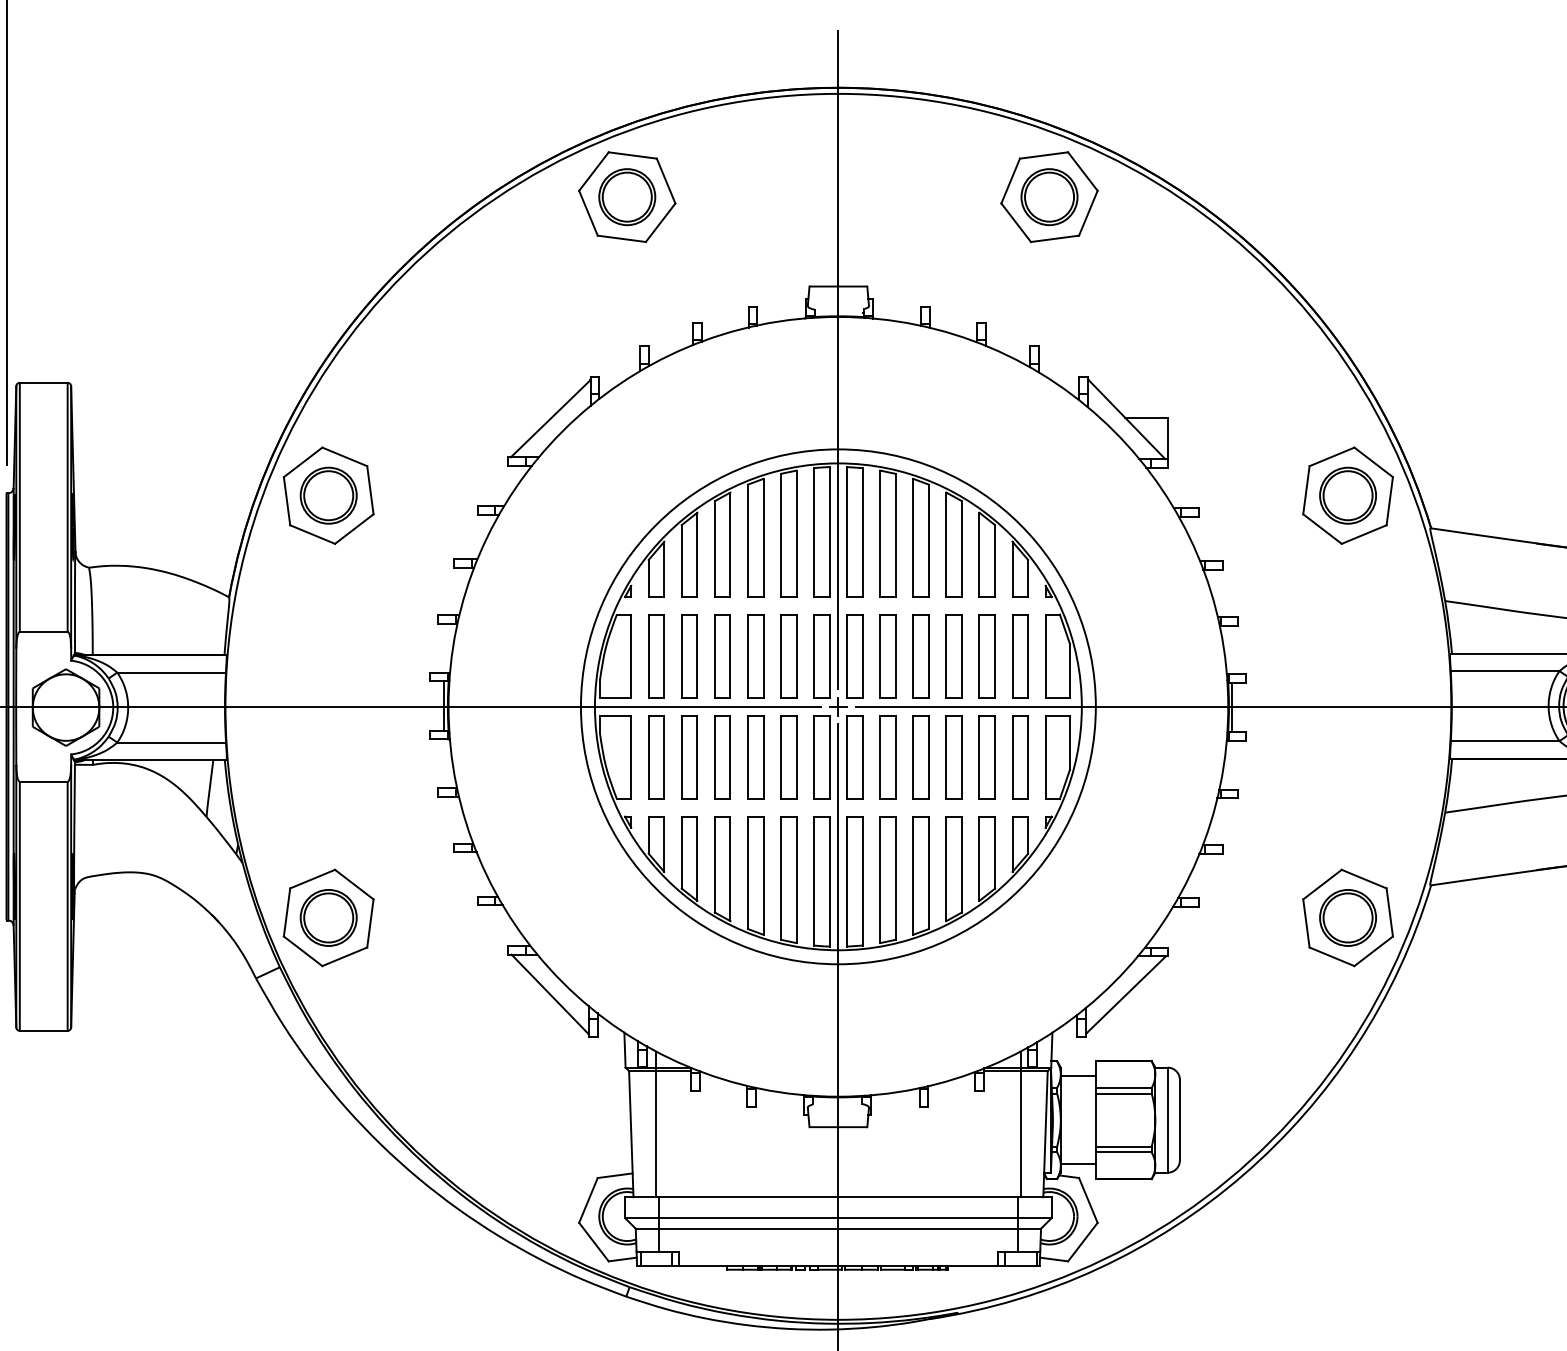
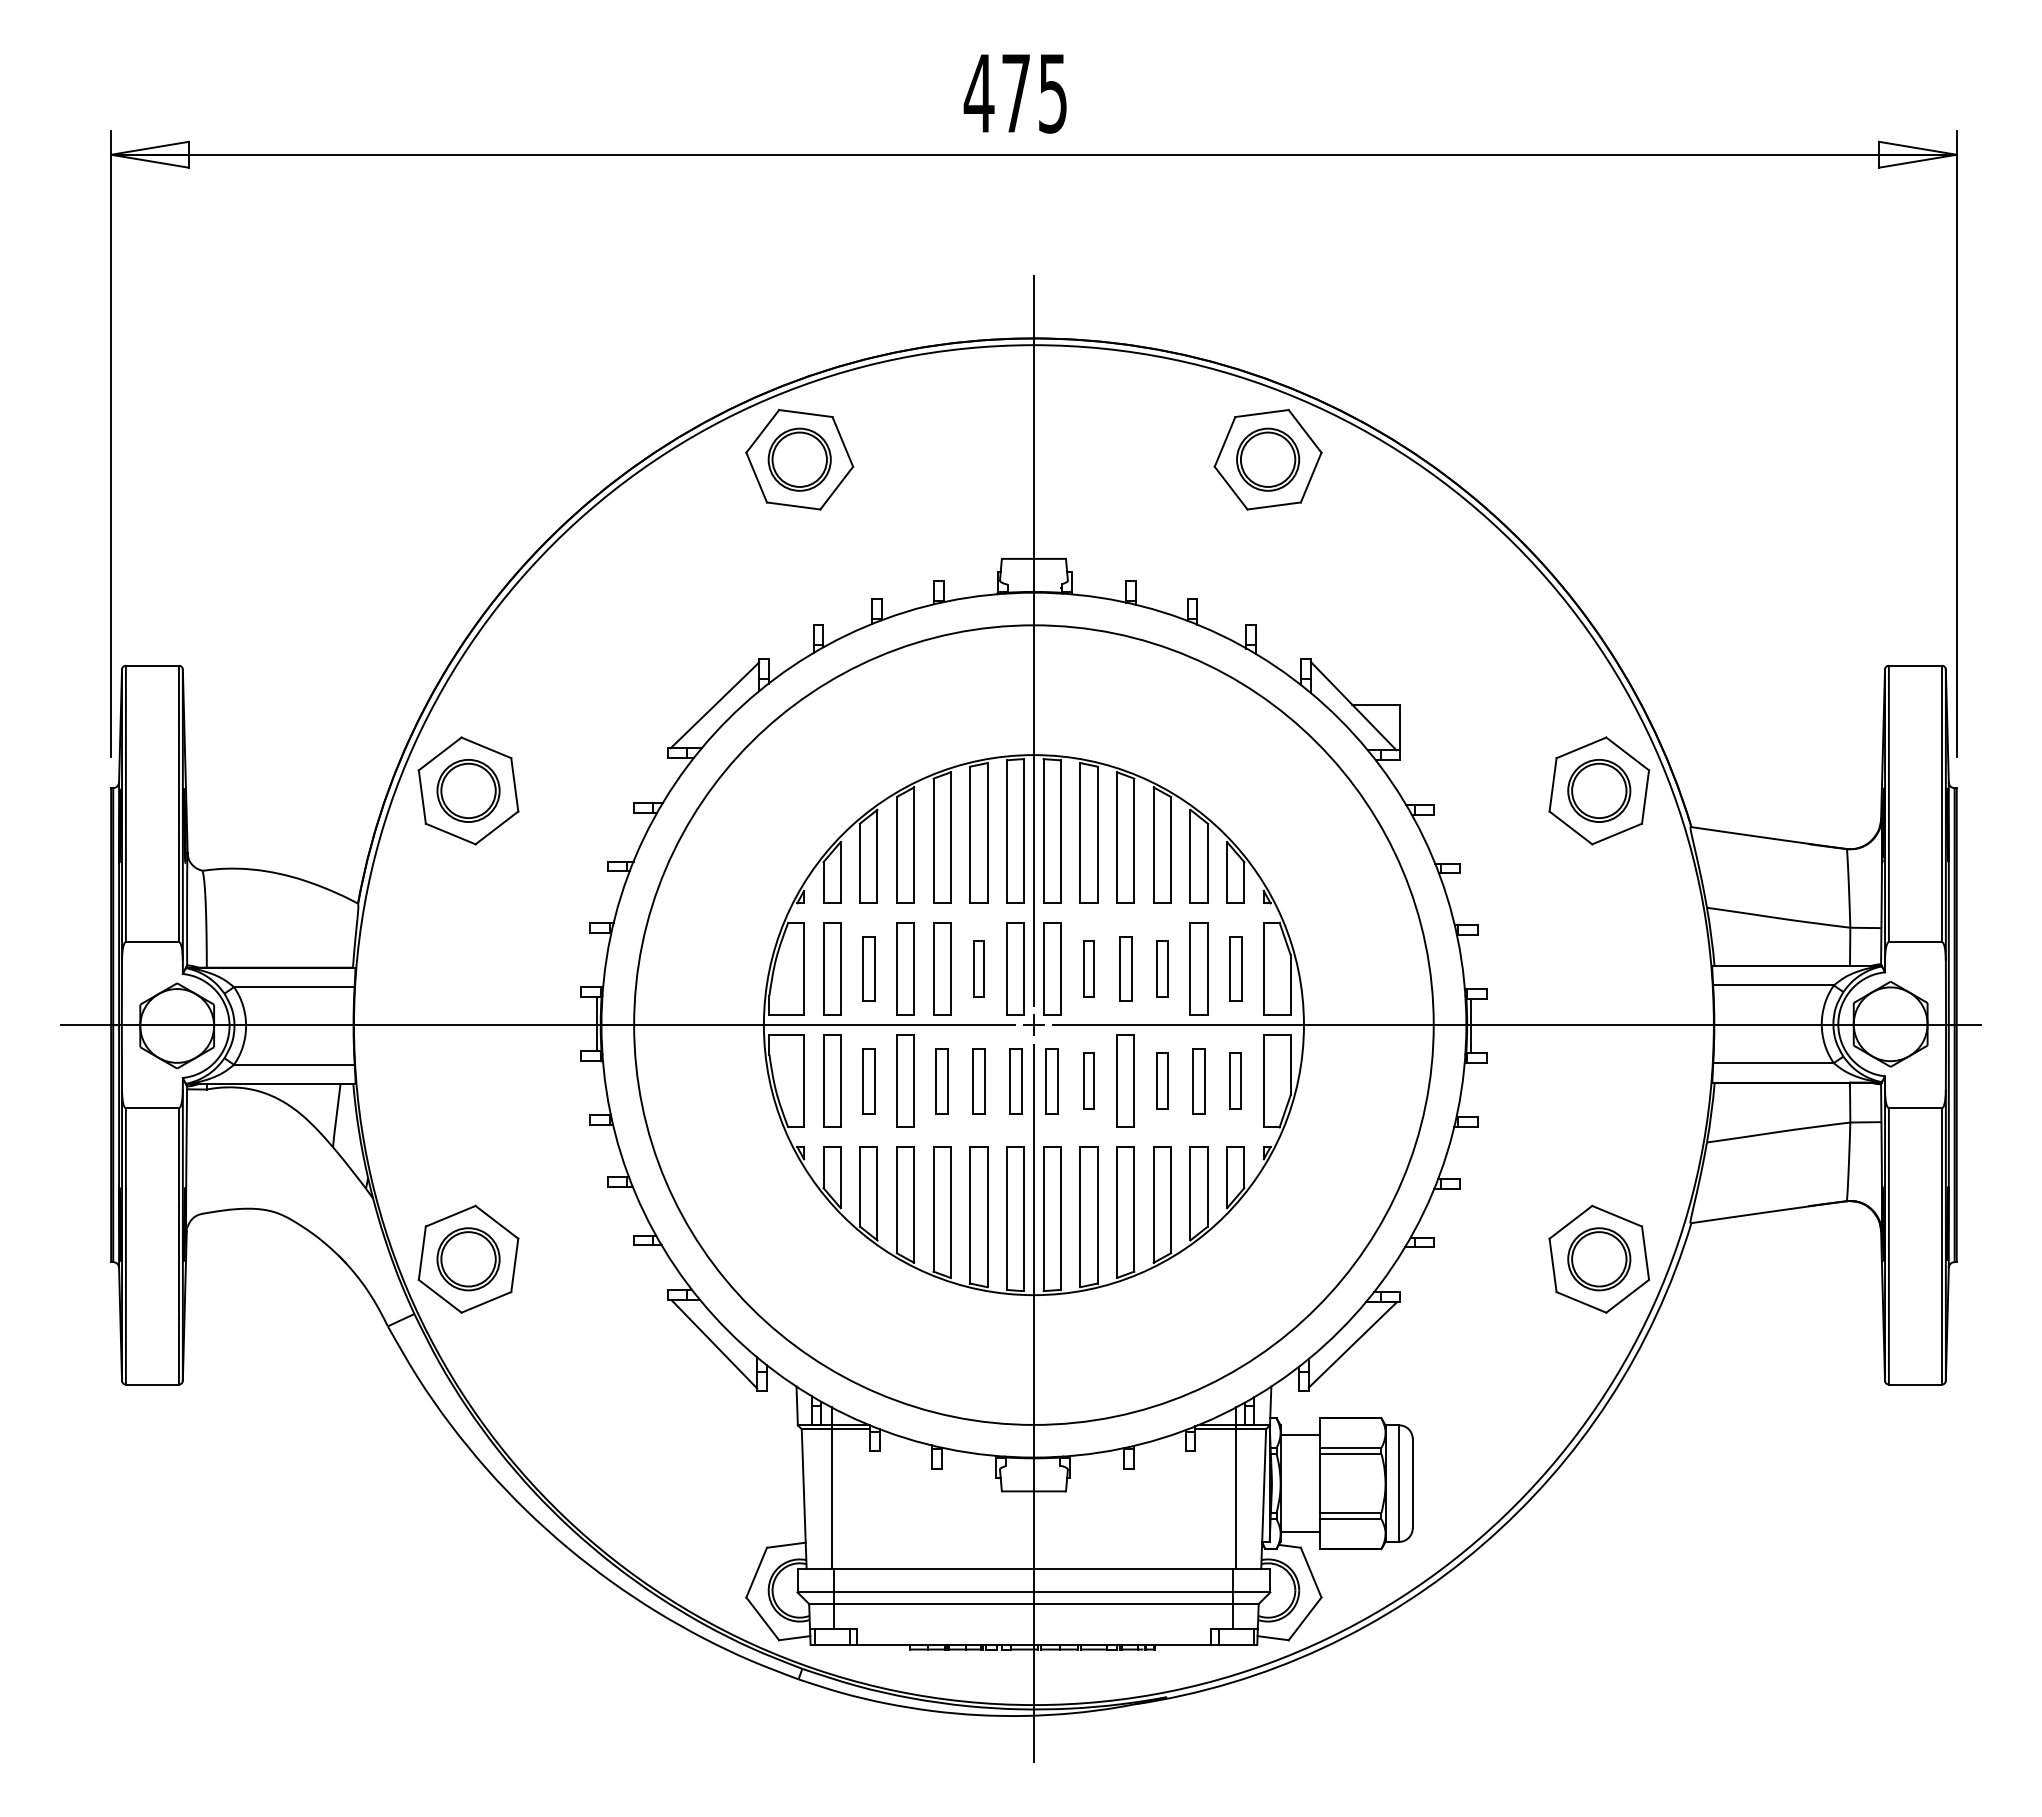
part: (689, 655) -> (868, 968), size x0.7
part: (788, 655) -> (978, 968), size x0.6
part: (887, 655) -> (1088, 968), size x0.6
part: (920, 655) -> (1125, 968), size x0.7
part: (954, 655) -> (1162, 968), size x0.6
part: (1020, 655) -> (1235, 968), size x0.7
circle: (838, 706) -> (1033, 1024), size x1.4
part: (689, 756) -> (868, 1080), size x0.7
part: (755, 756) -> (942, 1080), size x0.7
part: (788, 756) -> (978, 1080), size x0.7
part: (821, 756) -> (1015, 1080), size x0.7
part: (855, 756) -> (1052, 1080), size x0.7
part: (887, 756) -> (1088, 1080), size x0.6
part: (954, 756) -> (1162, 1080), size x0.6
part: (986, 756) -> (1198, 1080), size x0.7
part: (1020, 756) -> (1235, 1080), size x0.6

